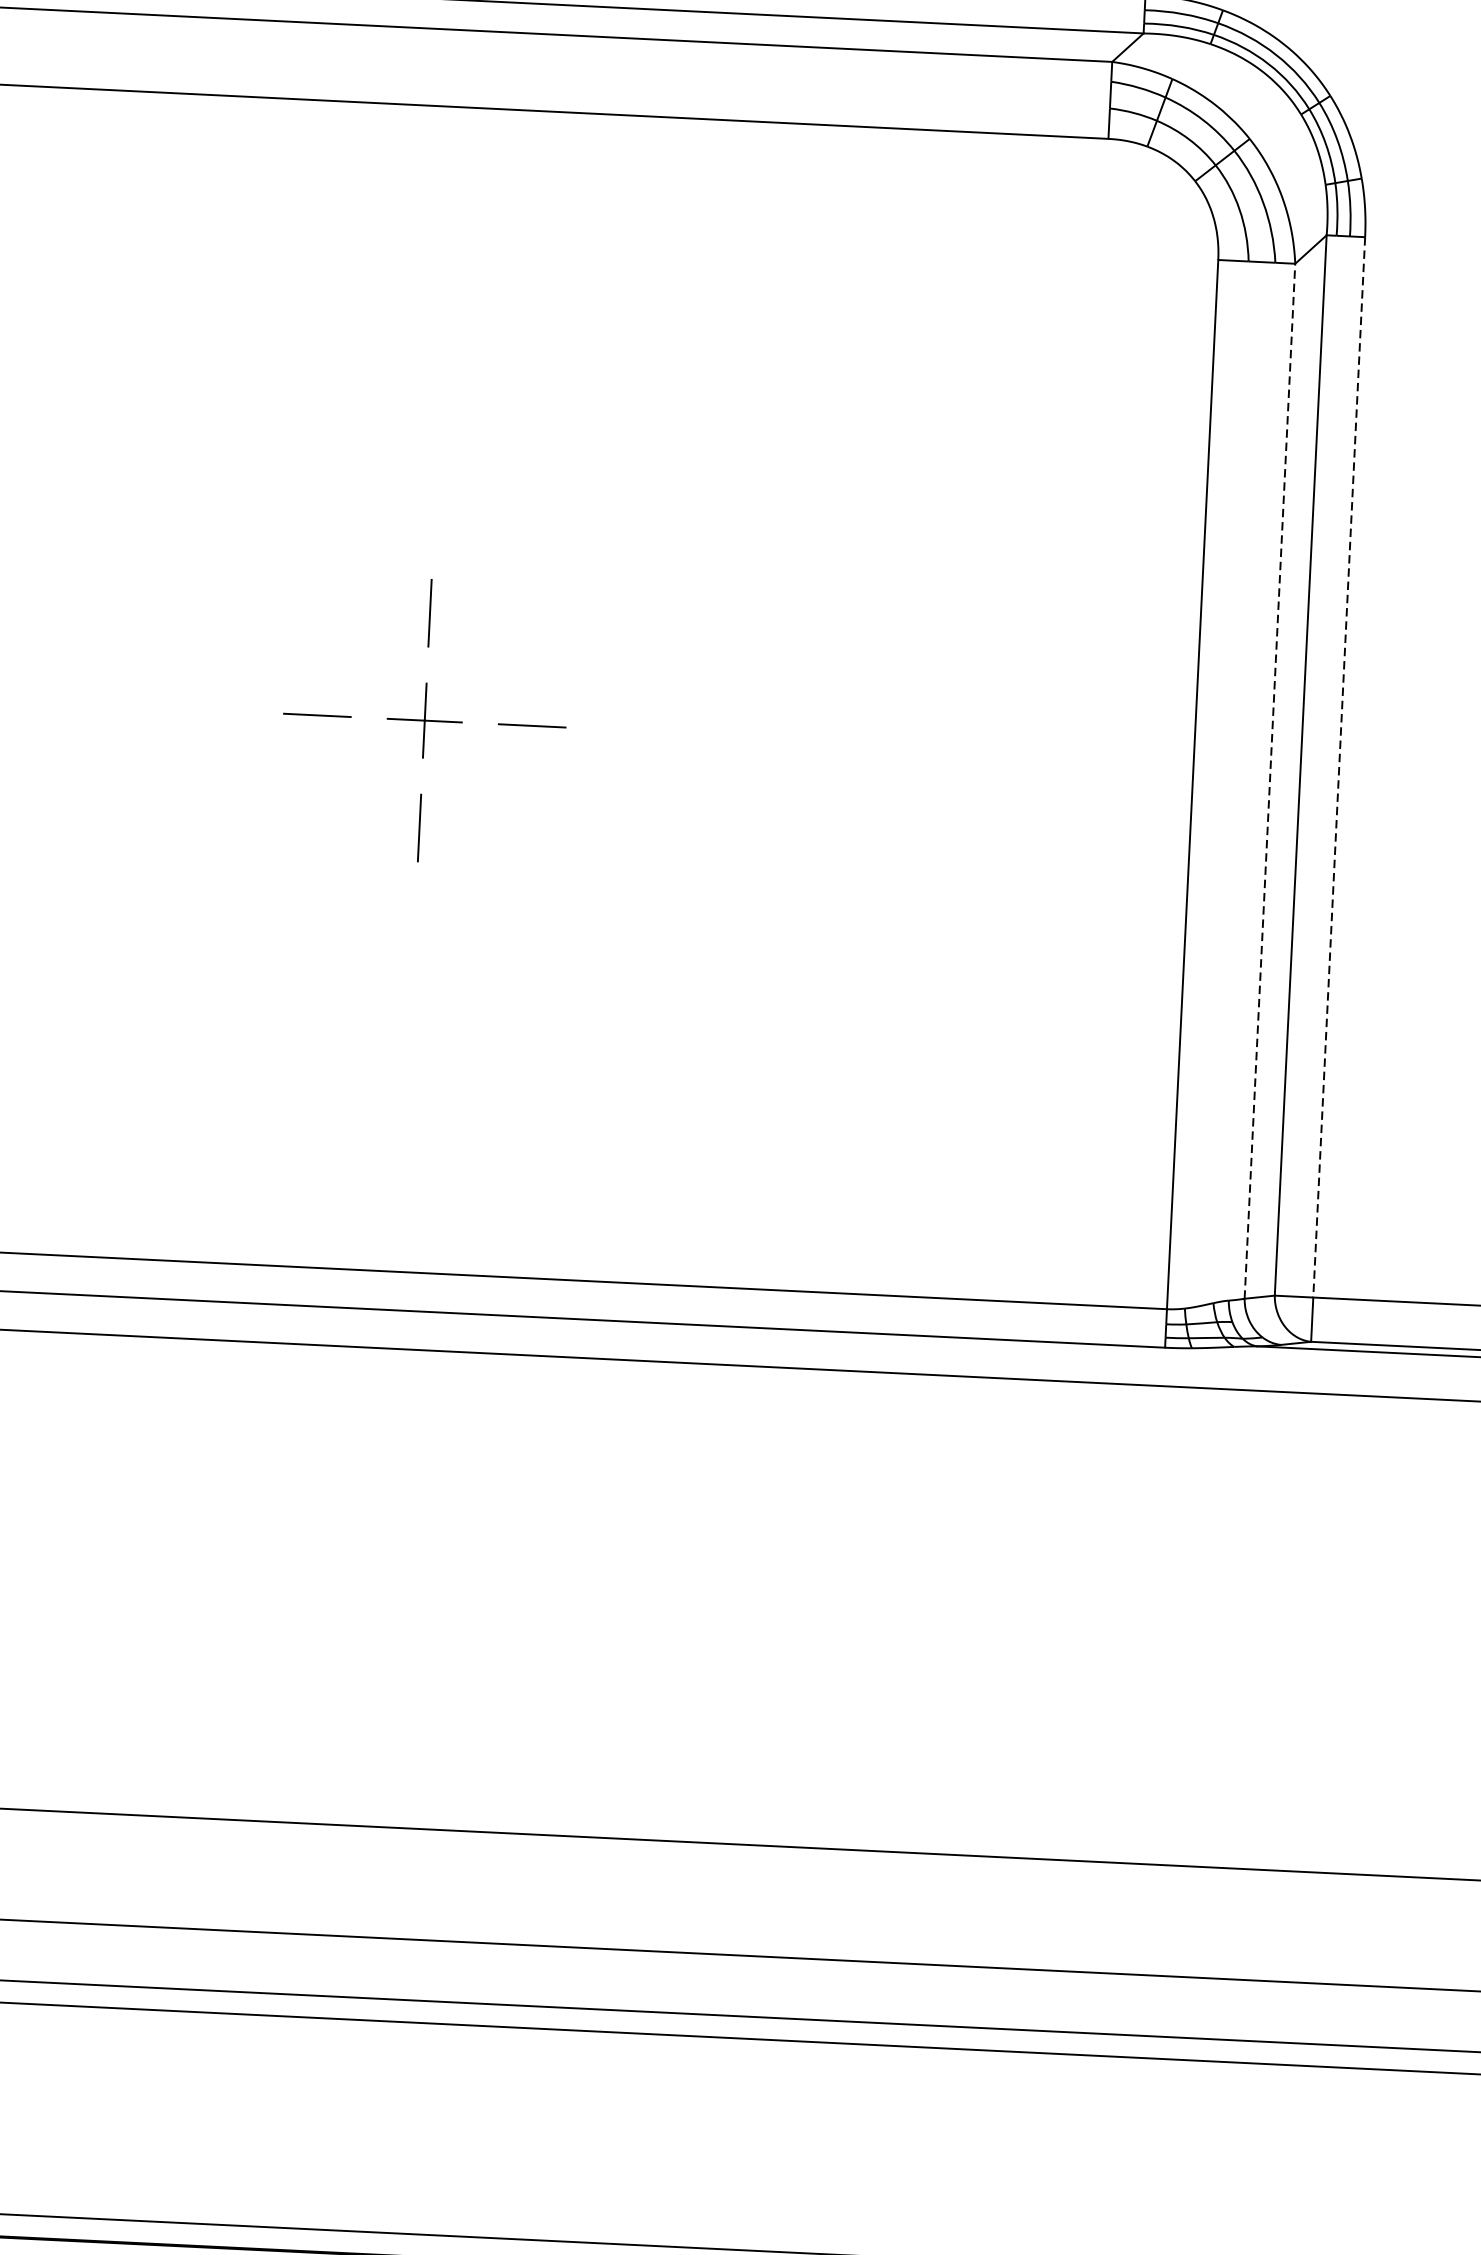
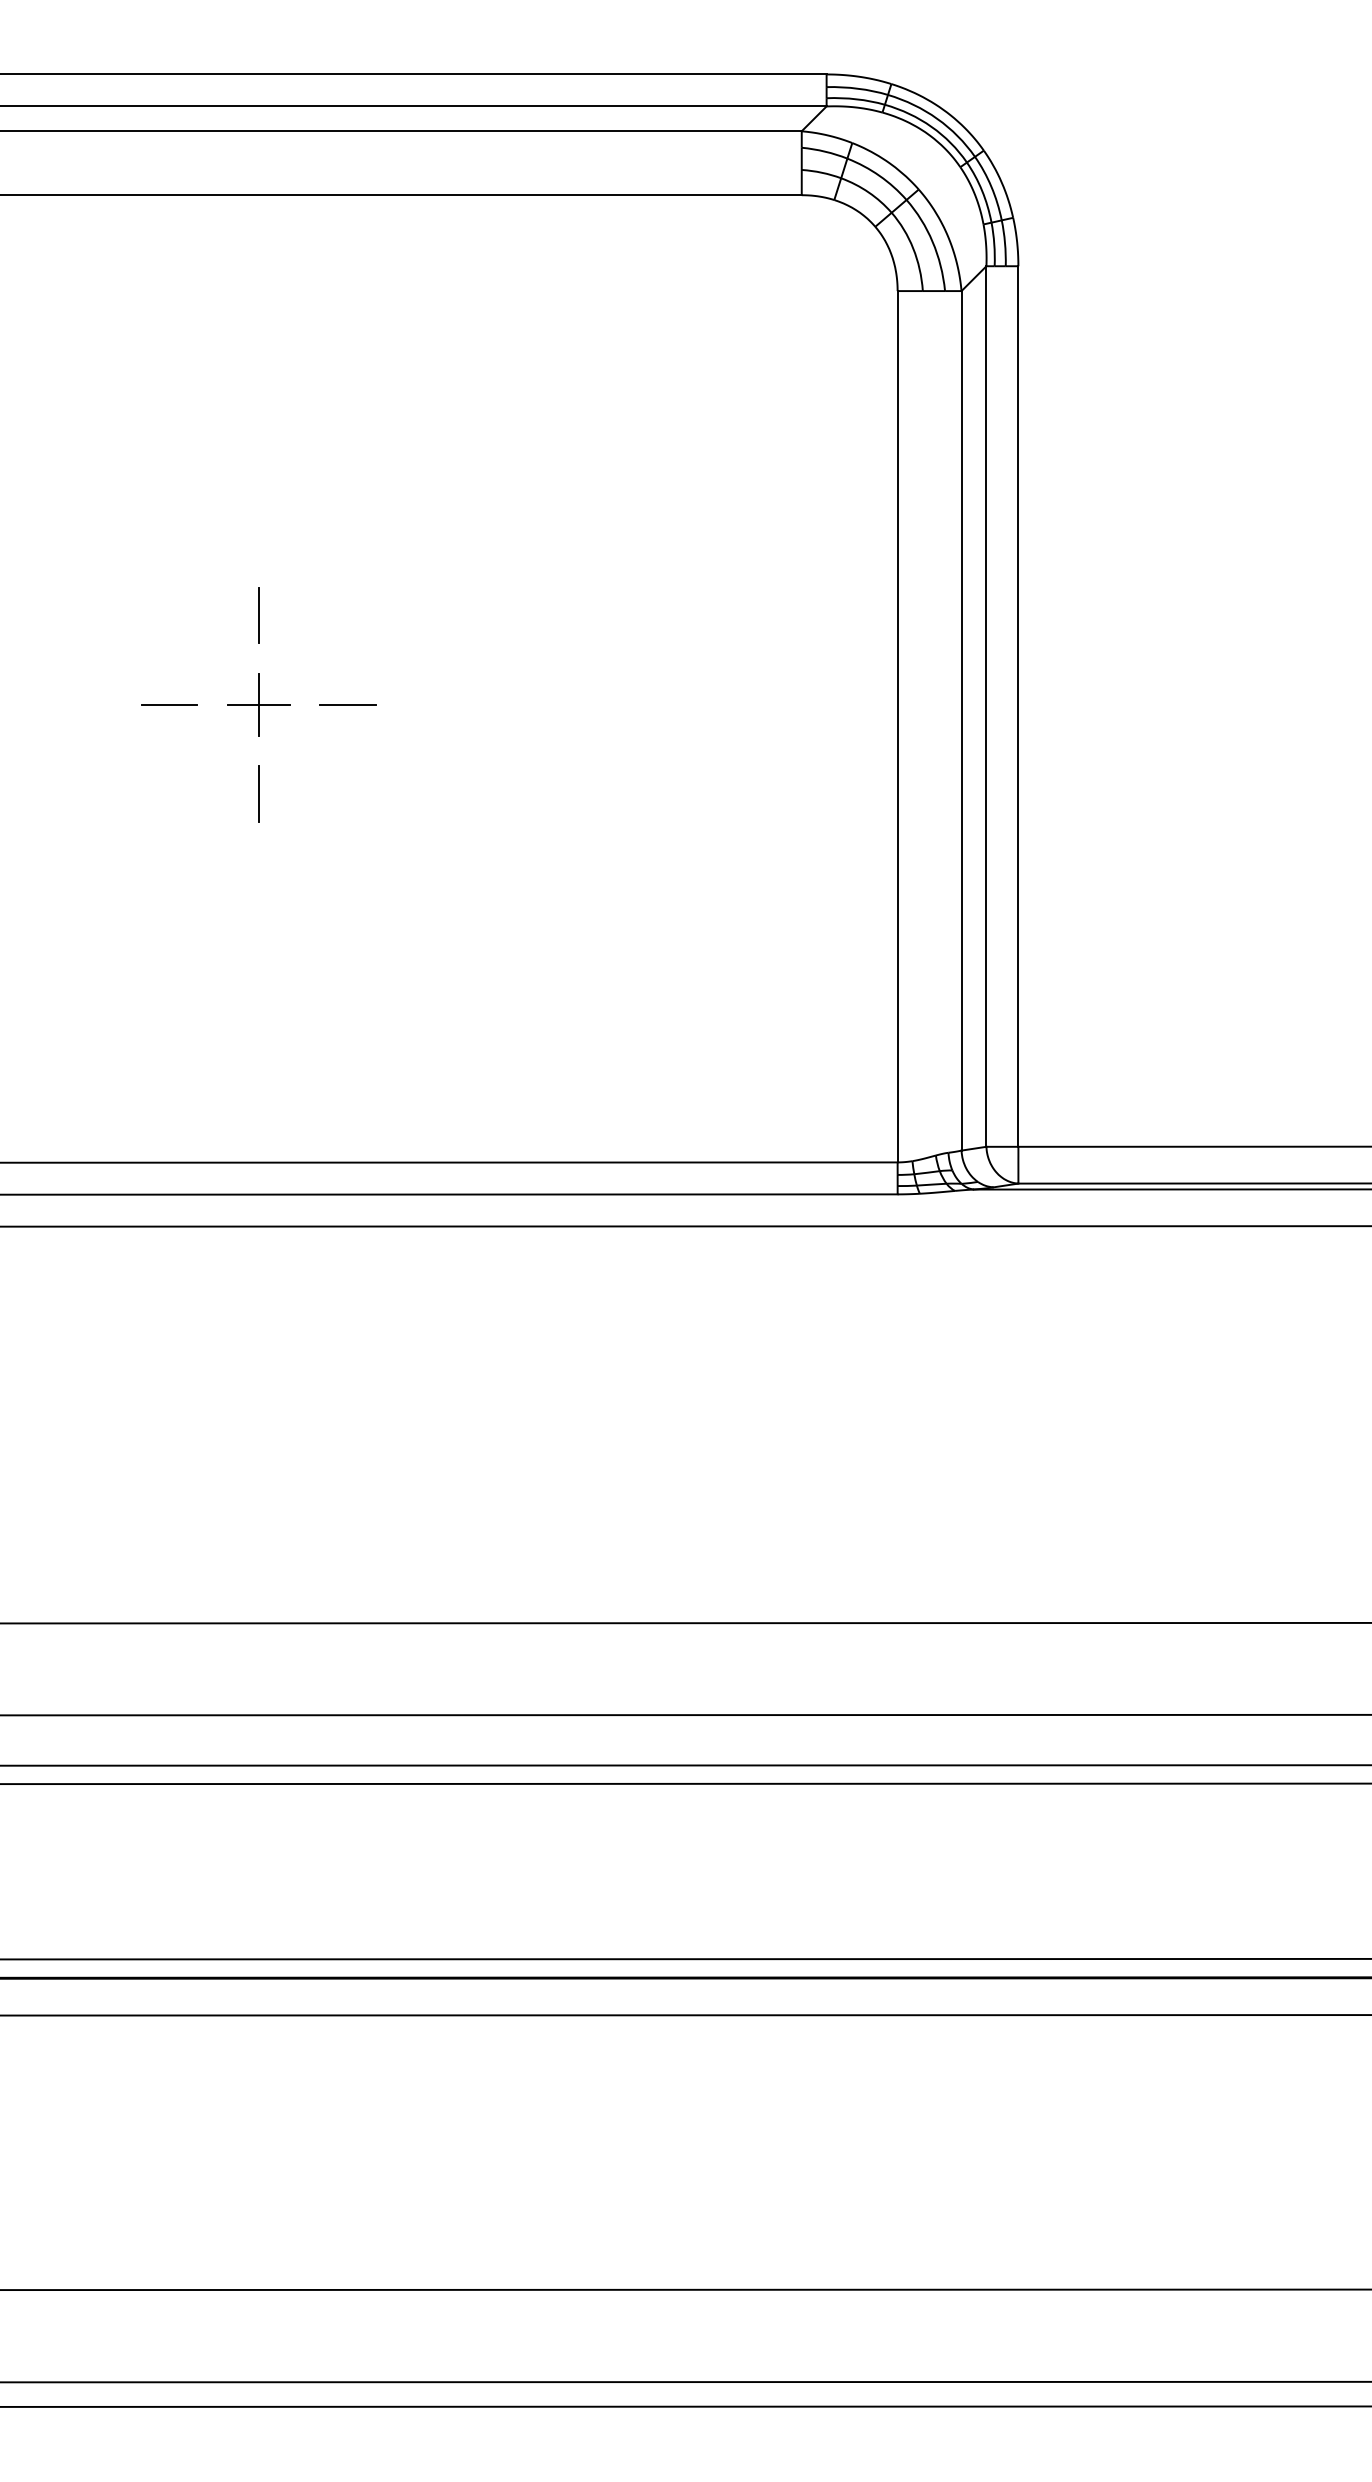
line: (1339, 768) -> (1018, 707), dashed -> solid
line: (1269, 780) -> (961, 720), dashed -> solid

